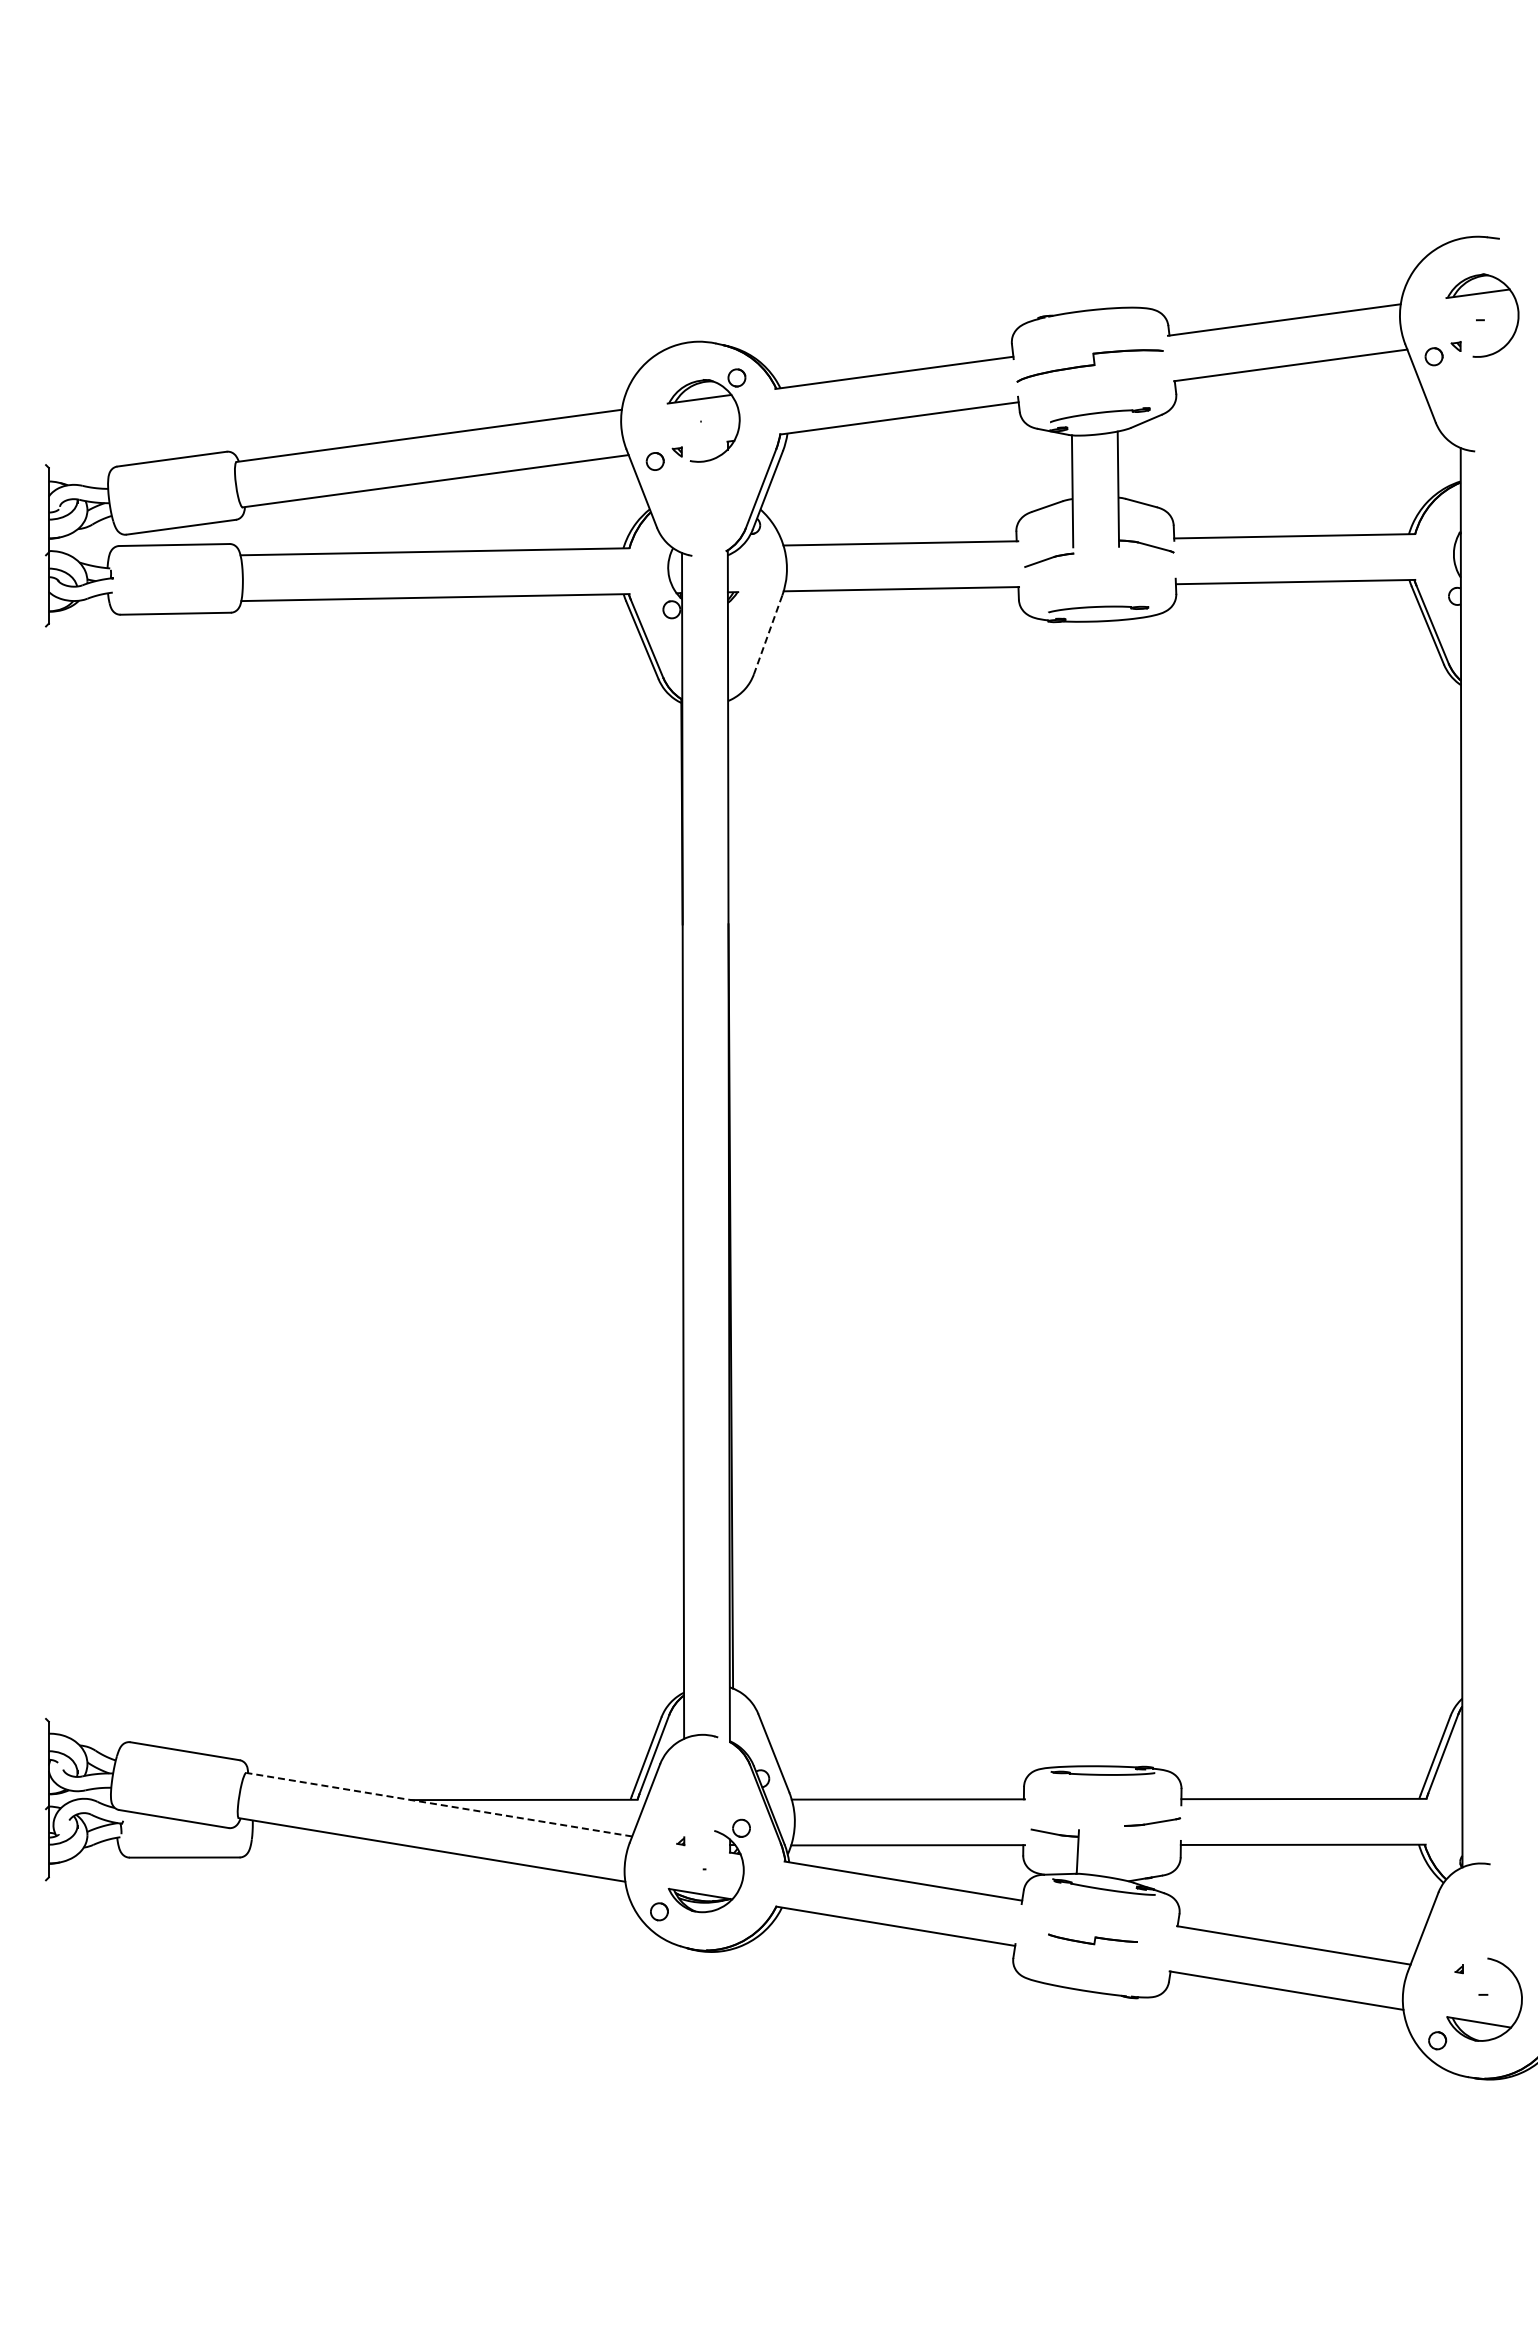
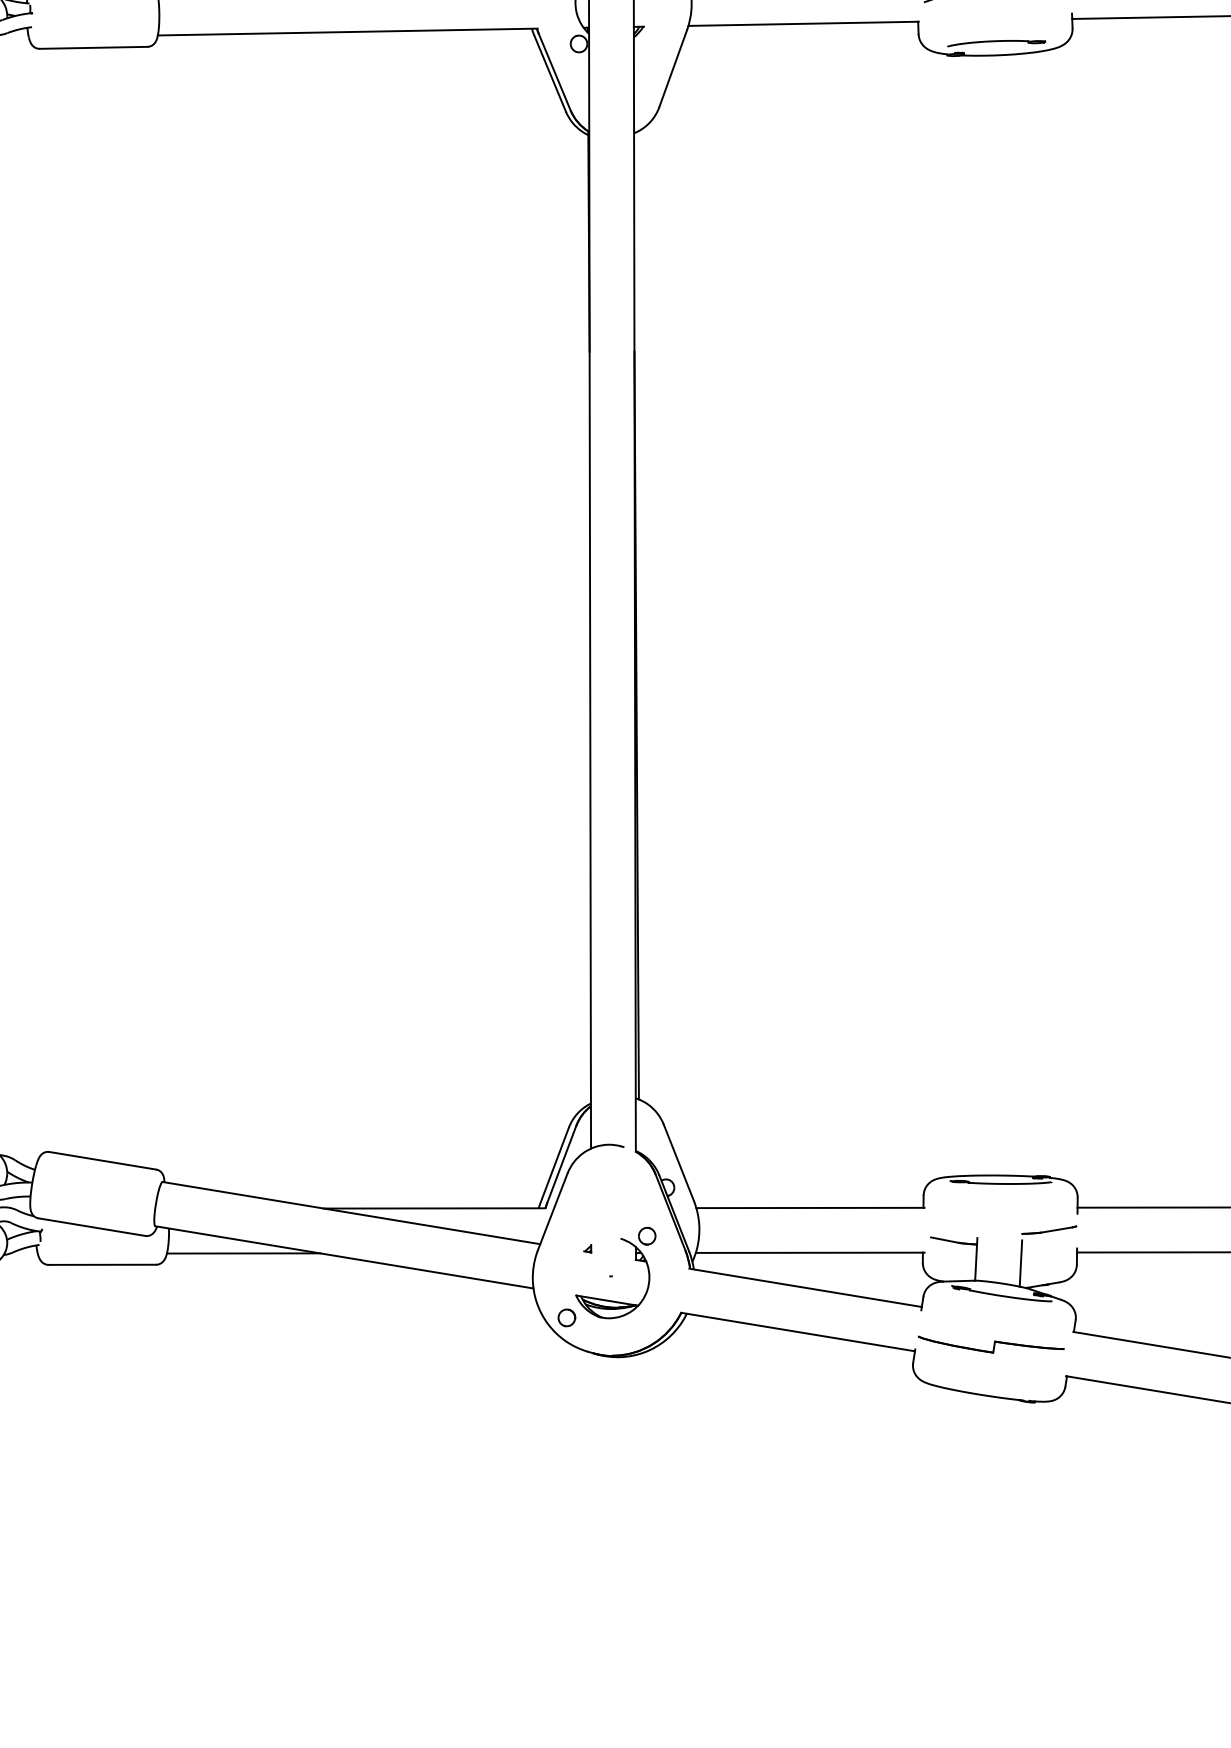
line: (768, 634) -> (673, 68), dashed -> solid
line: (439, 1804) -> (351, 1212), dashed -> solid
line: (328, 1845) -> (243, 1253), added
line: (1123, 1855) -> (1020, 1262), added
part: (1092, 1939) -> (990, 1344), size x1.67

